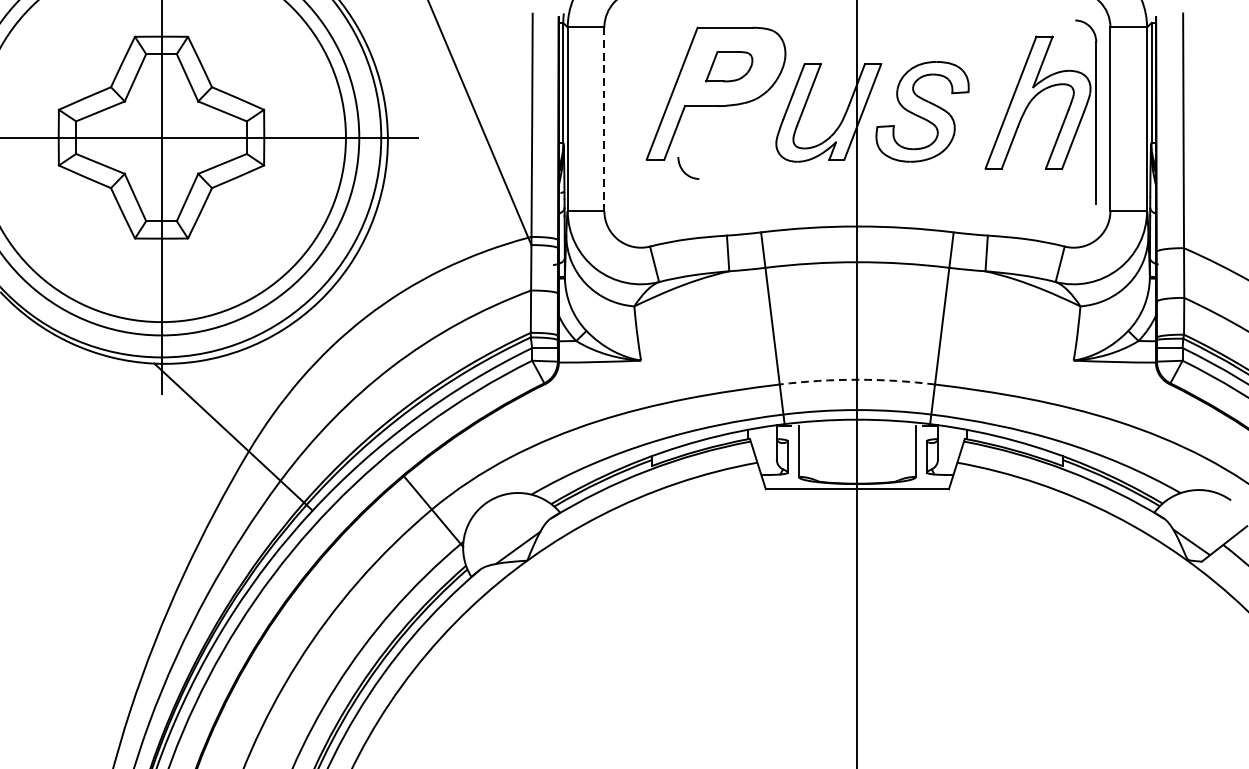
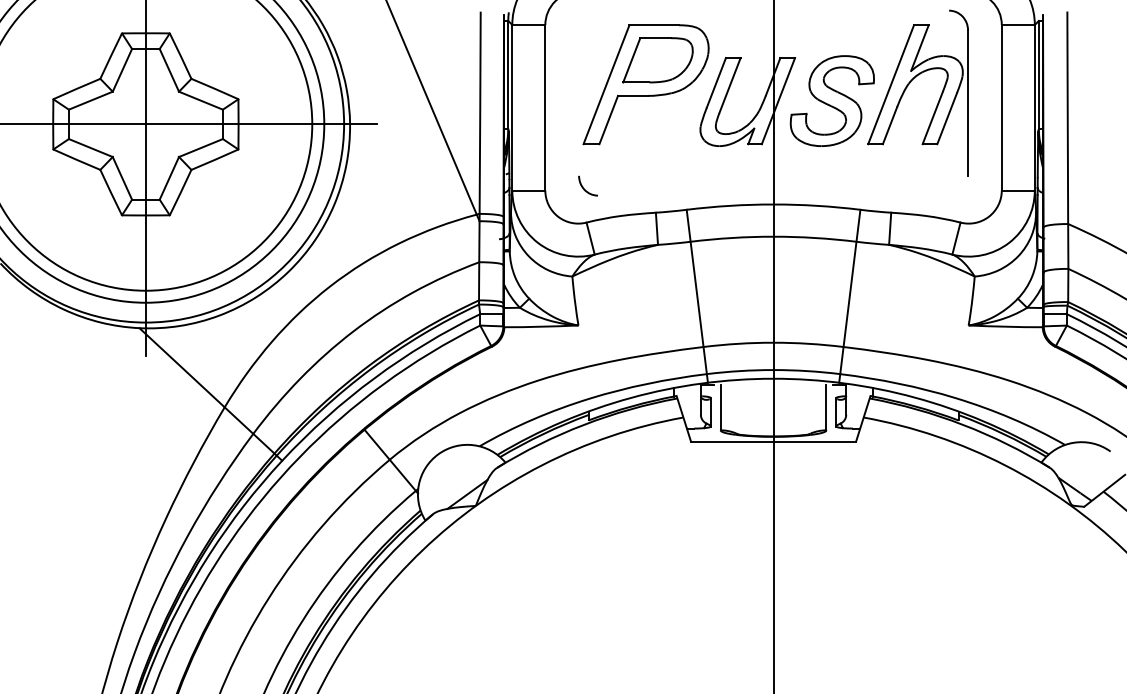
part: (728, 66) -> (657, 60), size x1.67
part: (1029, 105) -> (907, 87), moved
line: (604, 118) -> (545, 107), dashed -> solid
curve: (683, 168) -> (583, 186), moved
arc: (857, 379) -> (773, 342), dashed -> solid

